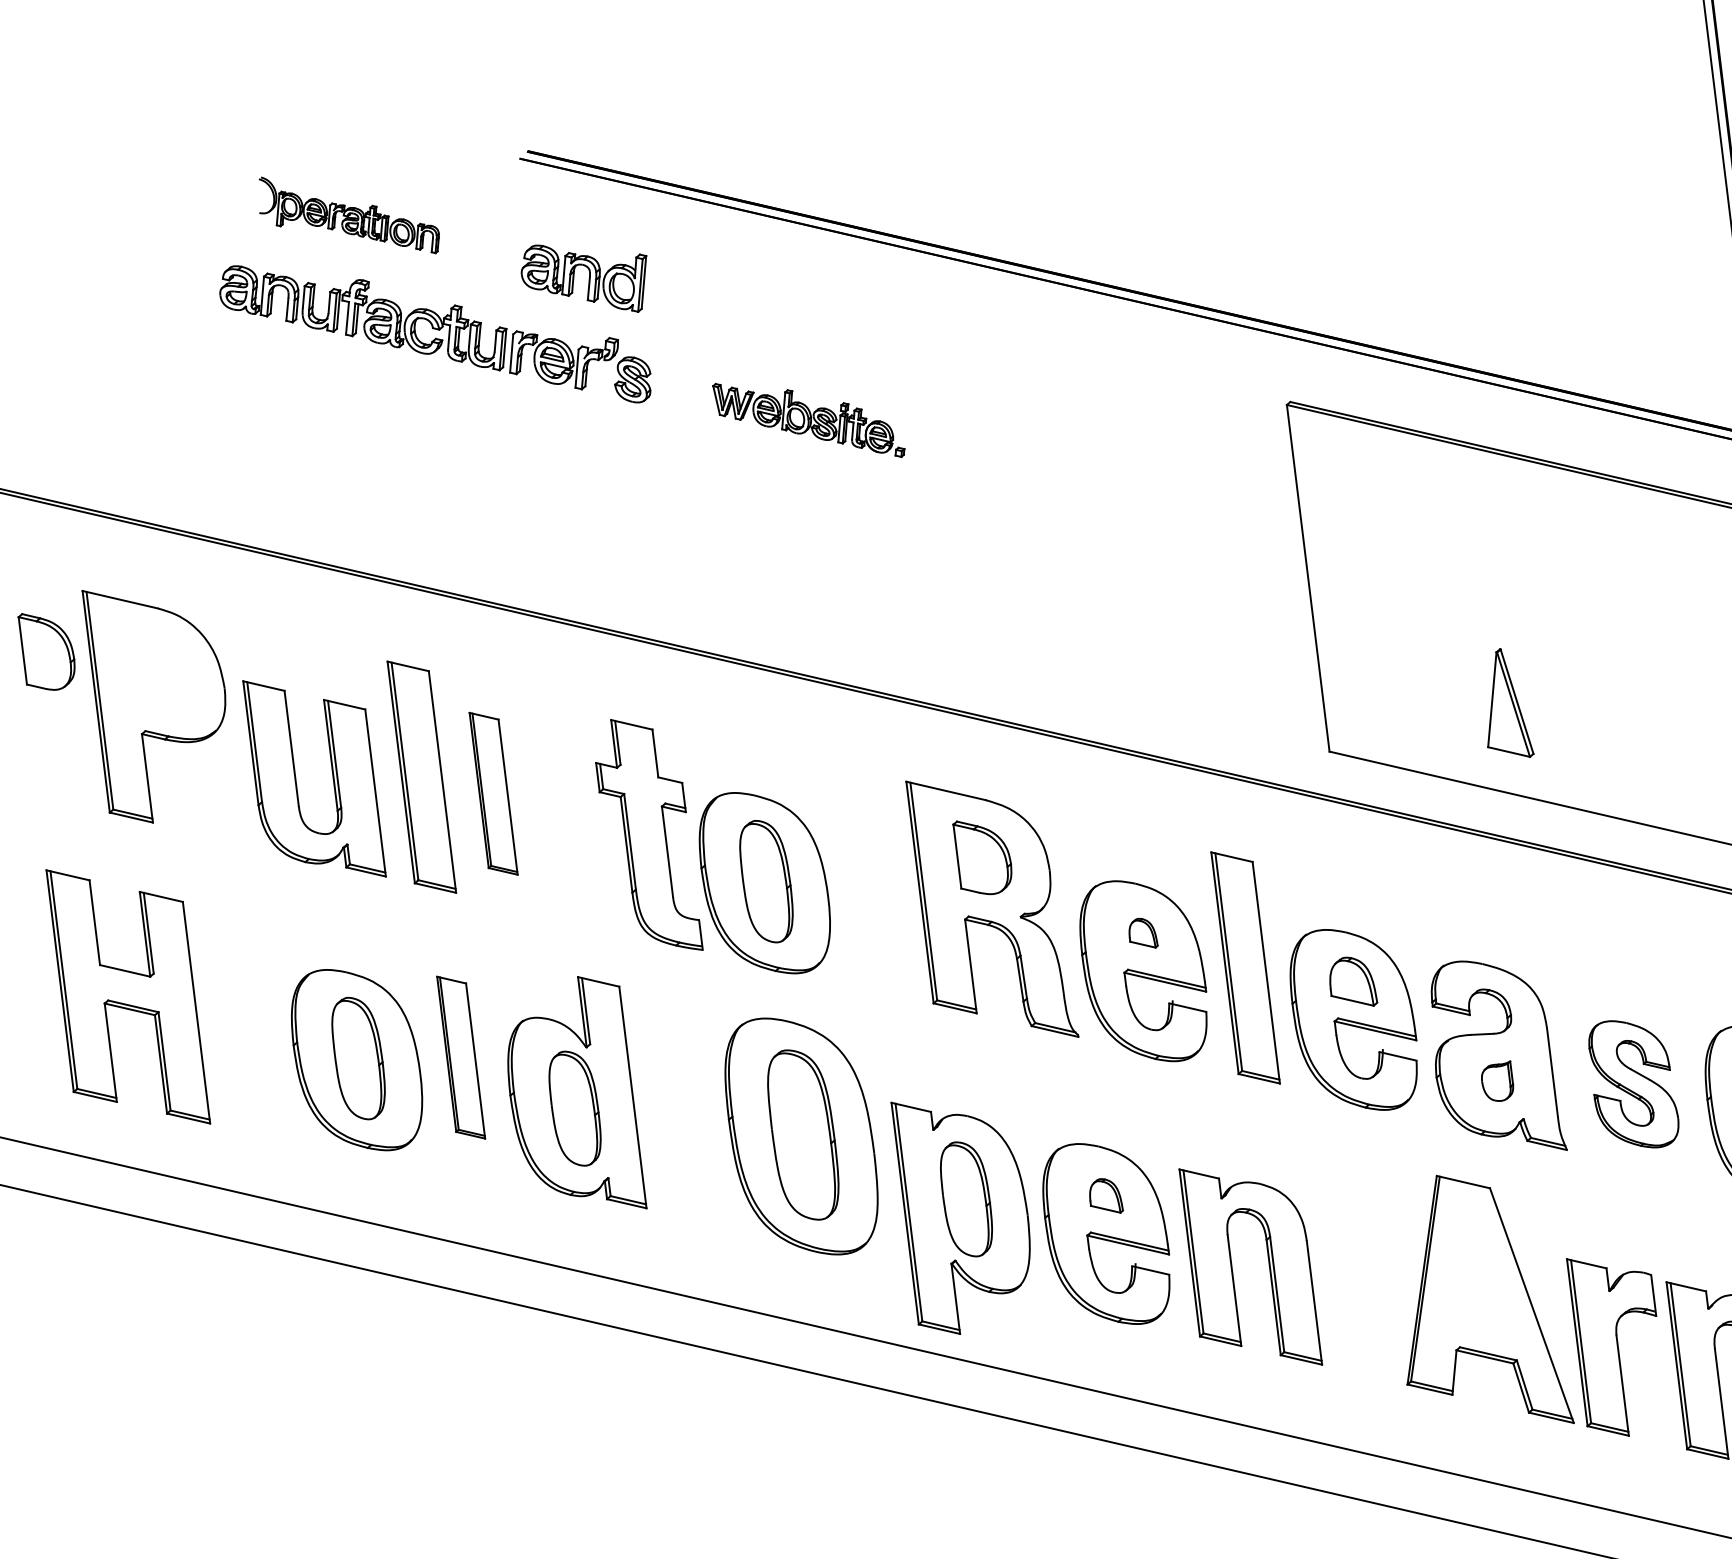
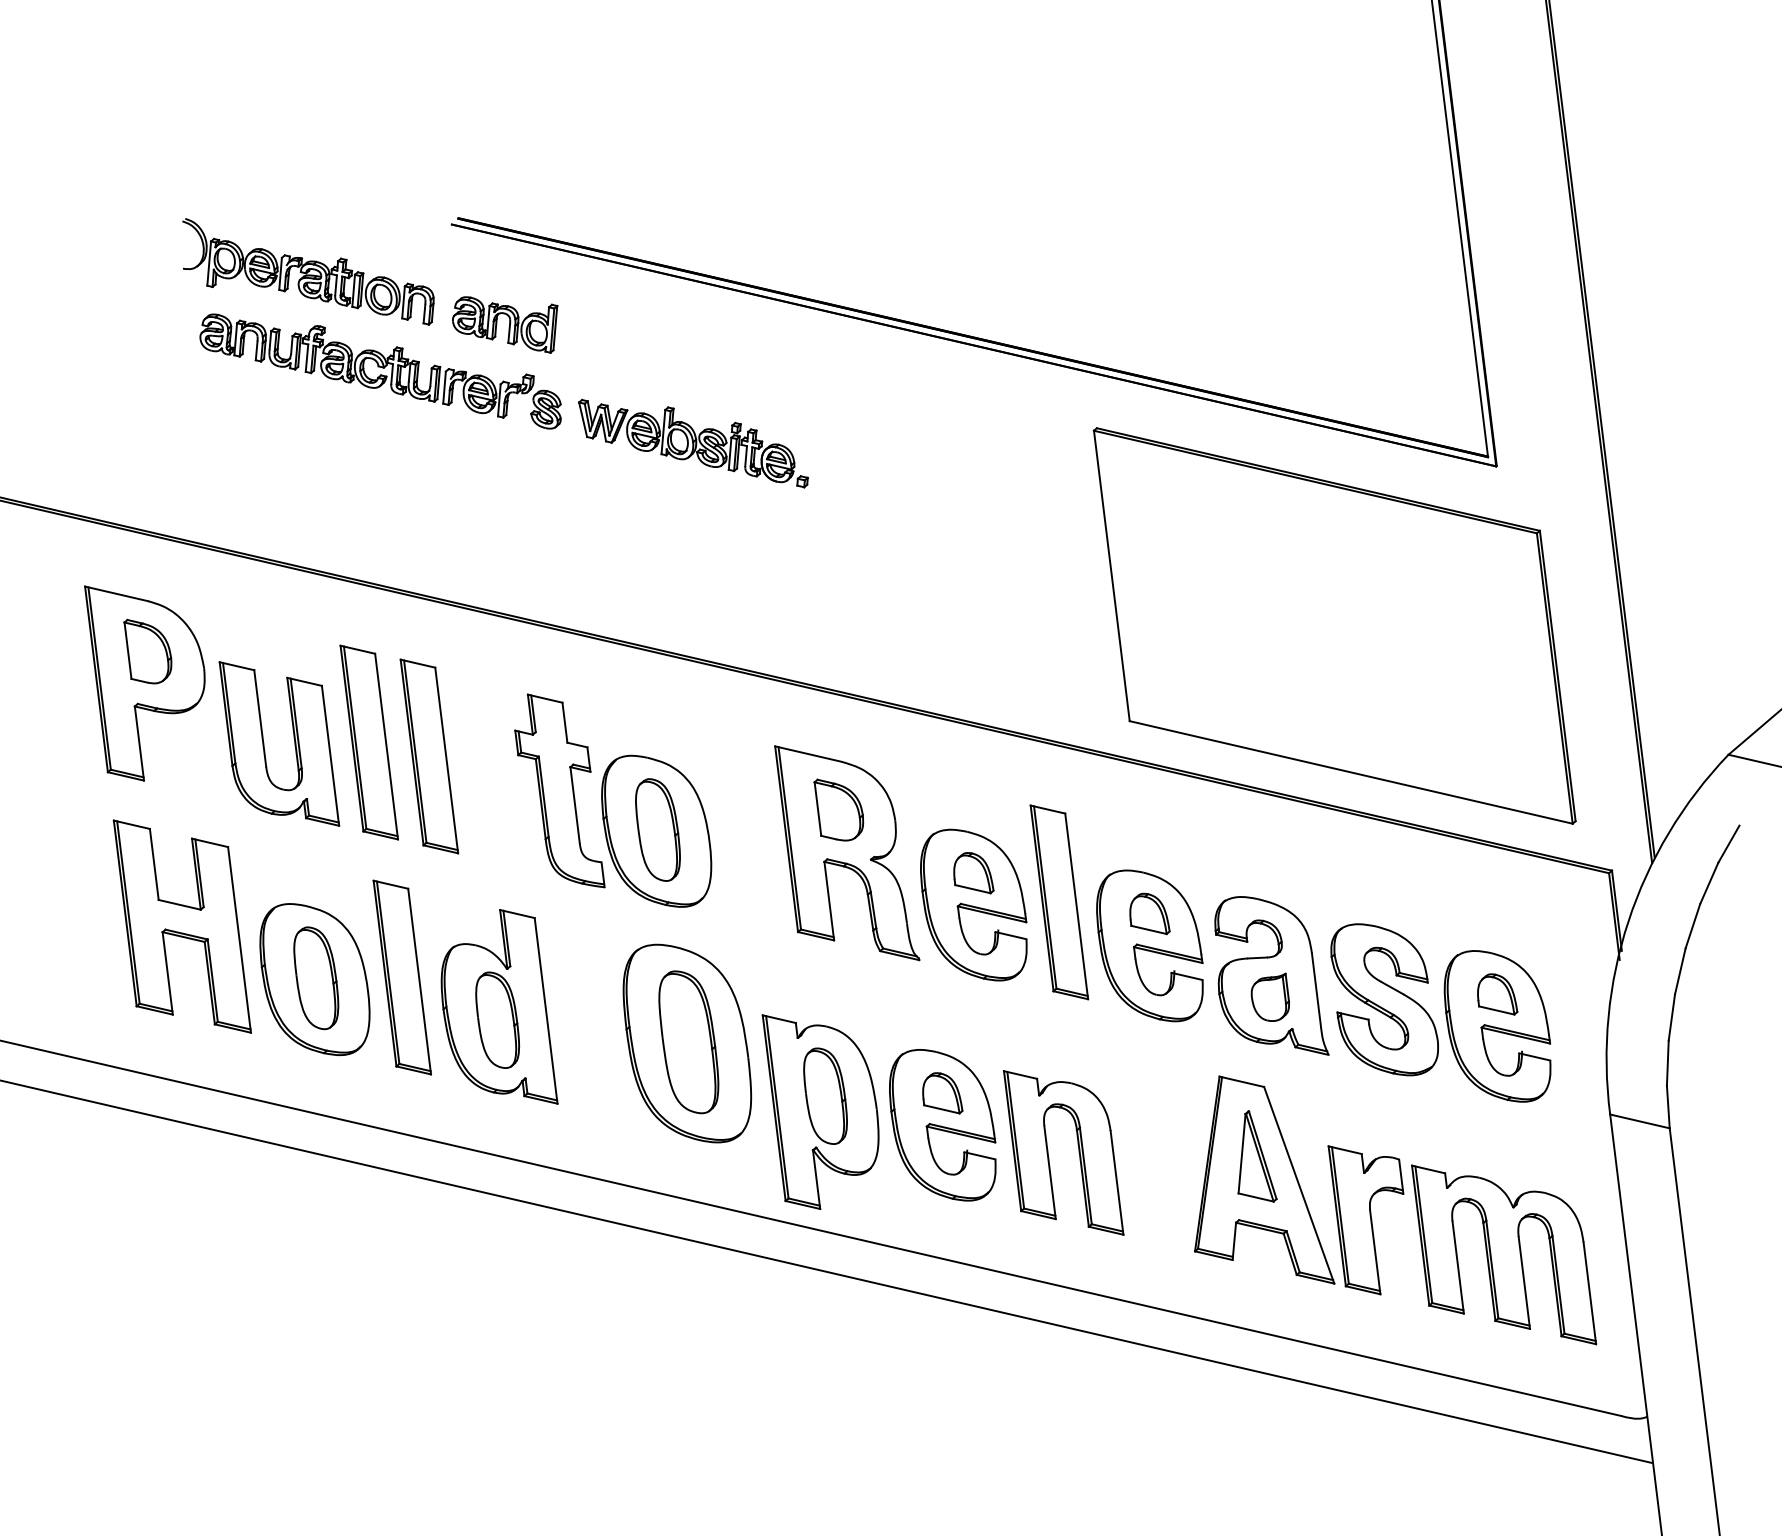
part: (349, 214) -> (308, 271), size x1.67
part: (808, 420) -> (693, 443), size x1.43
part: (46, 651) -> (147, 651), moved
part: (1510, 703) -> (1257, 1156), moved
part: (493, 793) -> (429, 756), size x1.43
part: (1143, 933) -> (973, 873), size x1.67
part: (127, 996) -> (181, 926), moved
part: (460, 1057) -> (401, 977), size x1.43
part: (1497, 1080) -> (1270, 996), size x1.43
part: (1633, 1083) -> (1384, 999), size x1.43
part: (1106, 1196) -> (942, 1093), size x1.43

